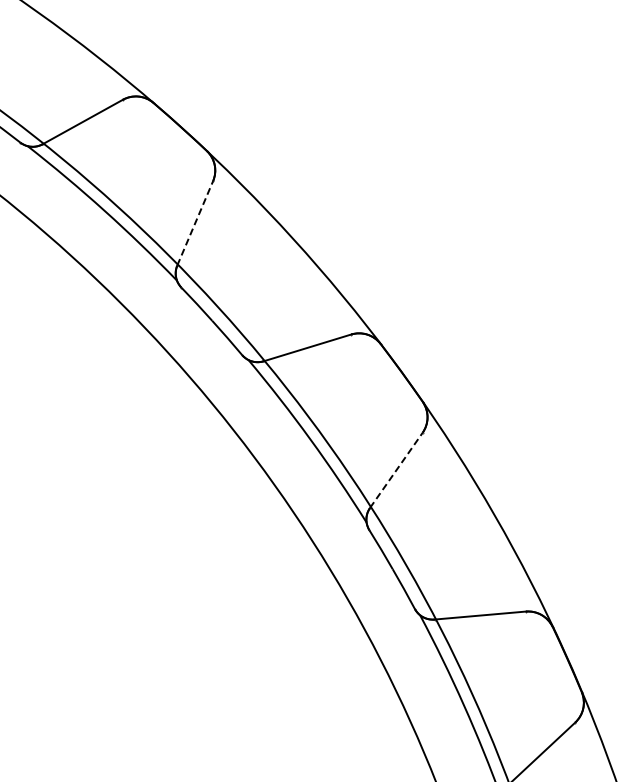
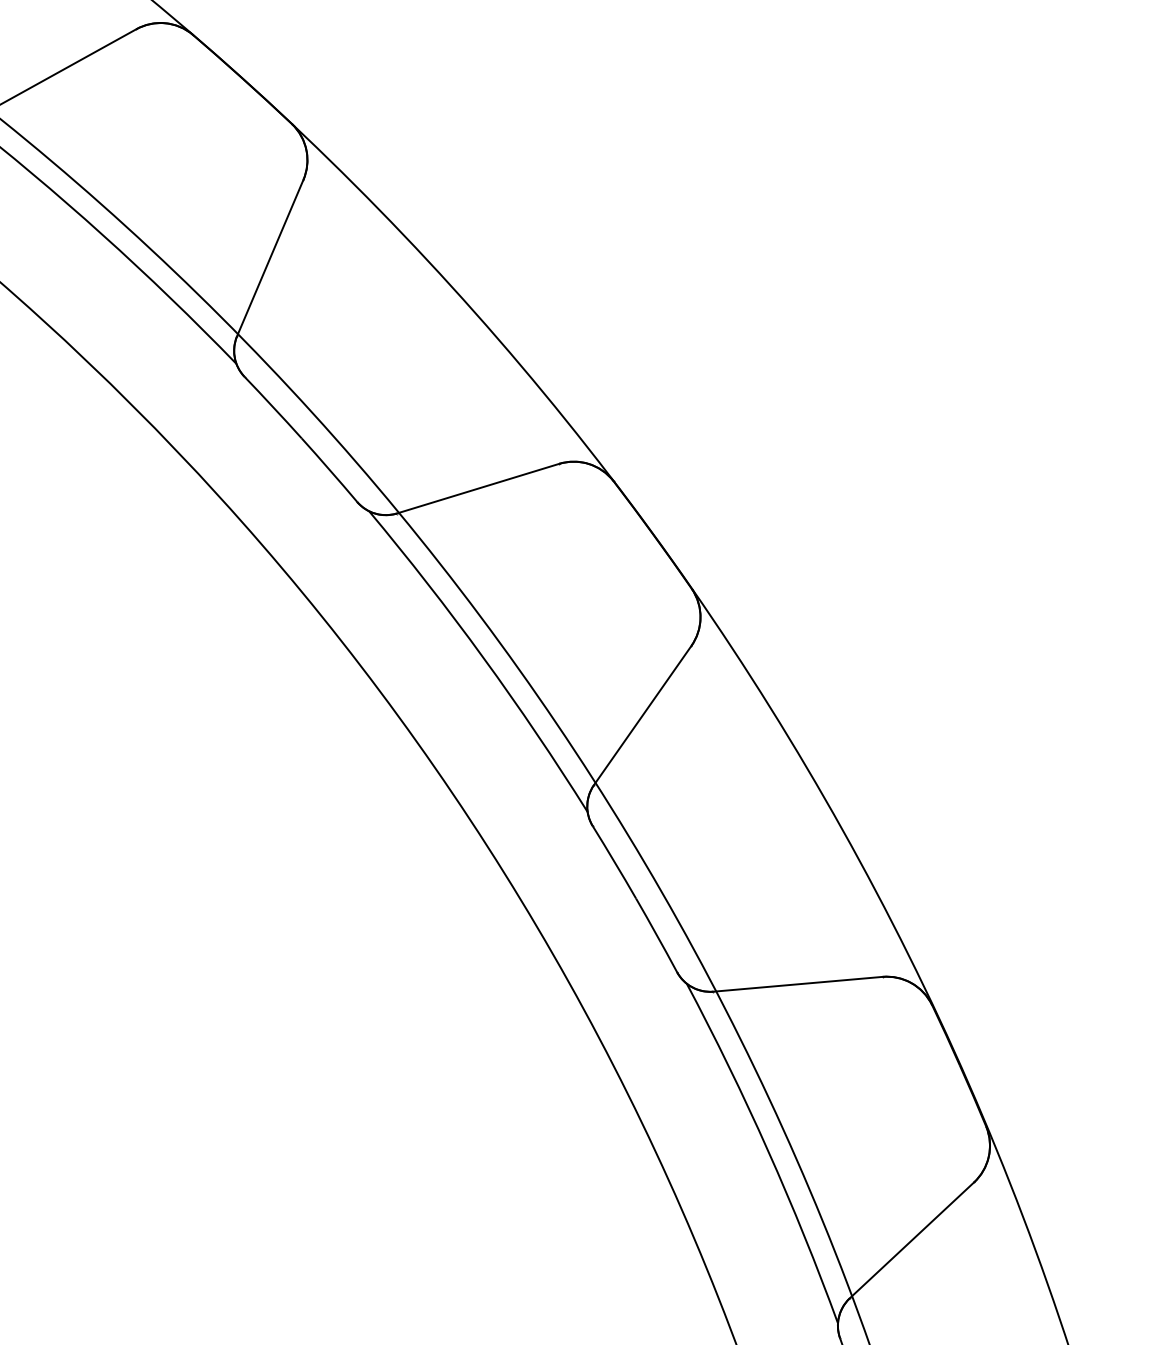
line: (195, 223) -> (270, 258), dashed -> solid
line: (396, 470) -> (643, 715), dashed -> solid

